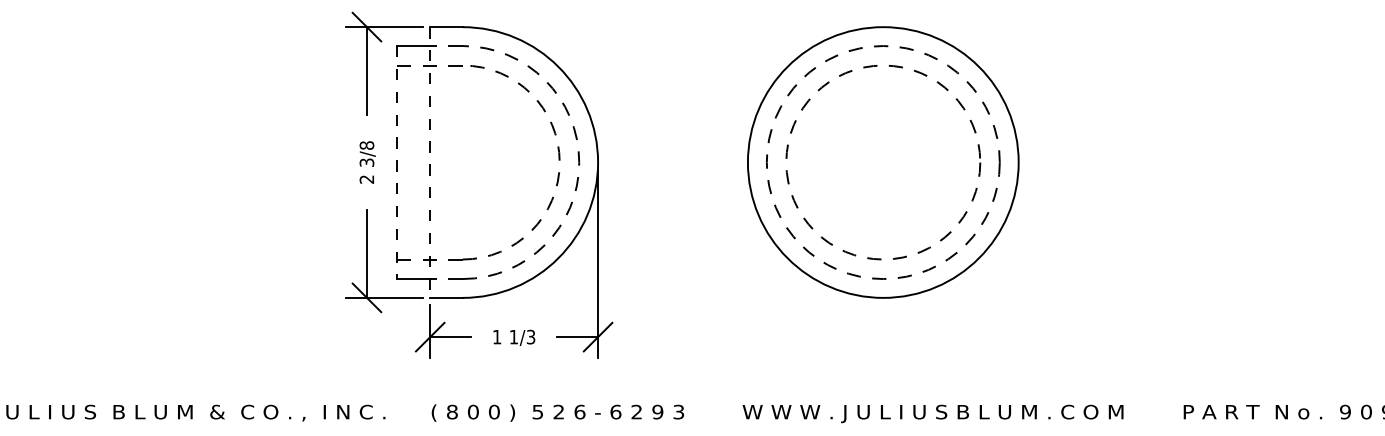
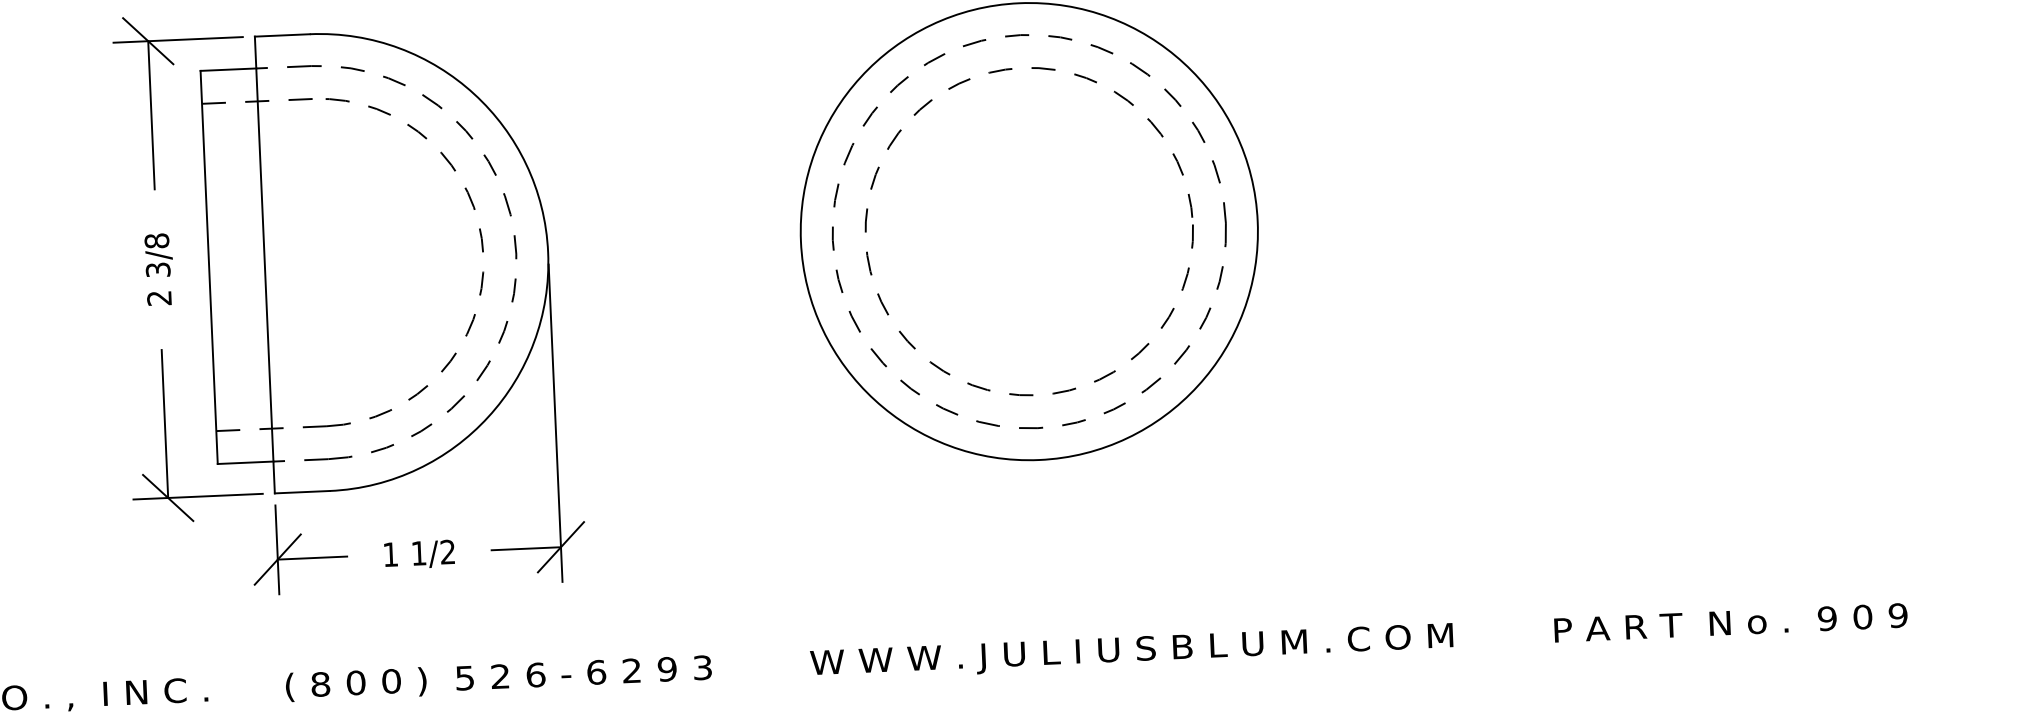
line: (397, 163) -> (209, 269), dashed -> solid
line: (430, 163) -> (265, 266), dashed -> solid
text: (531, 337) -> (448, 552), 1/3 -> 1/2

